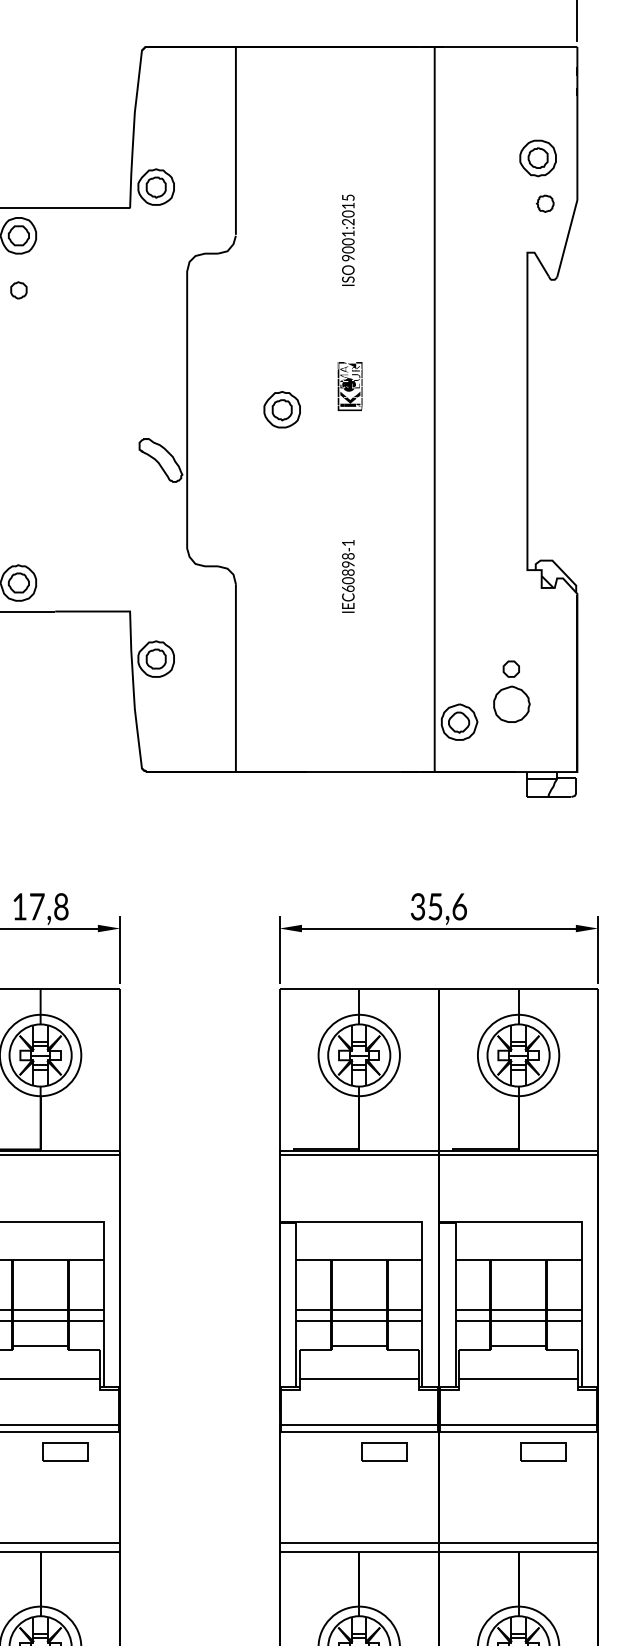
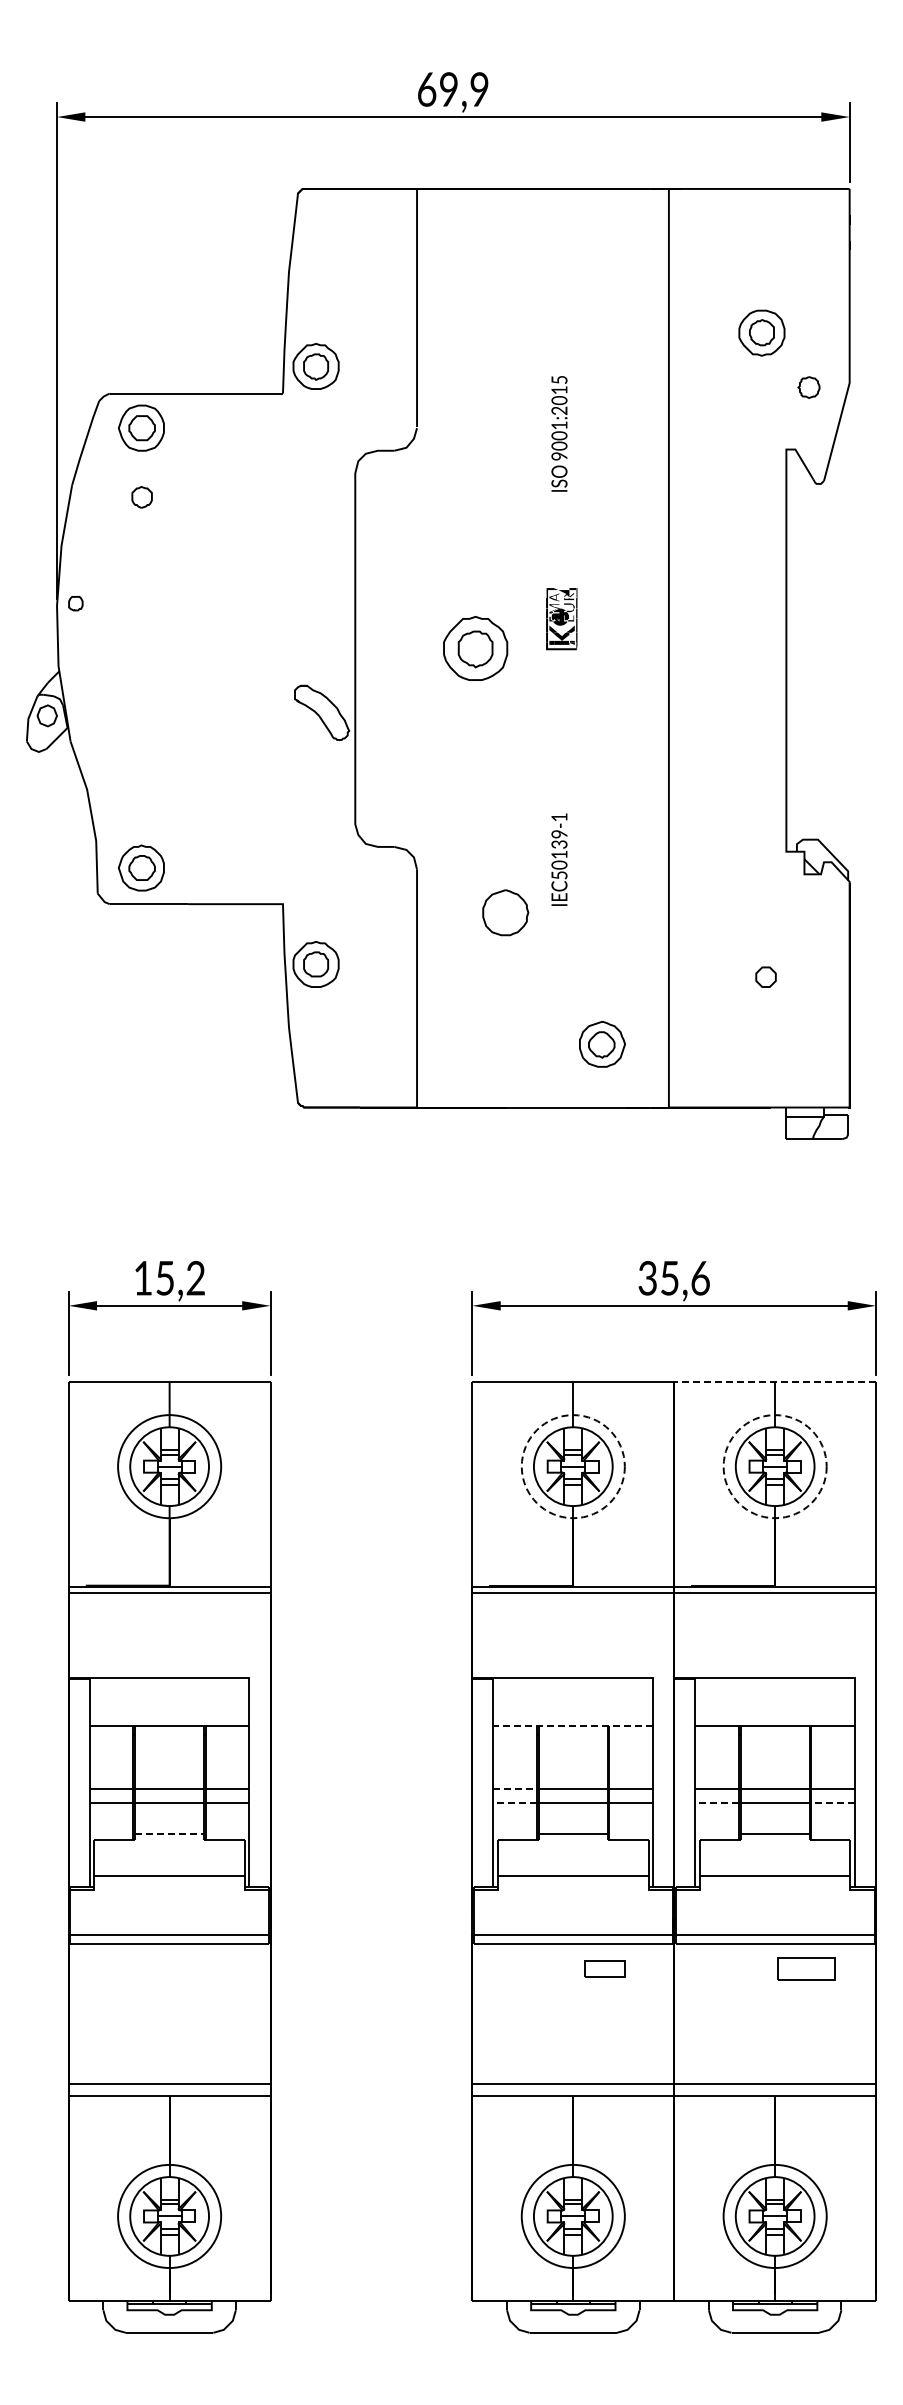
part: (537, 157) -> (761, 332), moved
part: (282, 409) -> (475, 648), size x1.4
text: (348, 572) -> (559, 854), IEC60898-1 -> IEC50139-1
part: (511, 704) -> (505, 912), moved
part: (459, 722) -> (602, 1044), moved
text: (49, 906) -> (180, 1278), 17,8 -> 15,2
line: (518, 989) -> (775, 1382), solid -> dashed
circle: (358, 1055) -> (572, 1466), solid -> dashed
circle: (518, 1055) -> (774, 1466), solid -> dashed
line: (359, 1259) -> (573, 1725), solid -> dashed
line: (313, 1310) -> (515, 1789), solid -> dashed
line: (313, 1320) -> (515, 1802), solid -> dashed
line: (473, 1320) -> (717, 1802), solid -> dashed
line: (564, 1320) -> (833, 1802), solid -> dashed
line: (40, 1345) -> (169, 1834), solid -> dashed
part: (65, 1451) -> (201, 1968), removed
part: (383, 1451) -> (604, 1968), size x0.7

